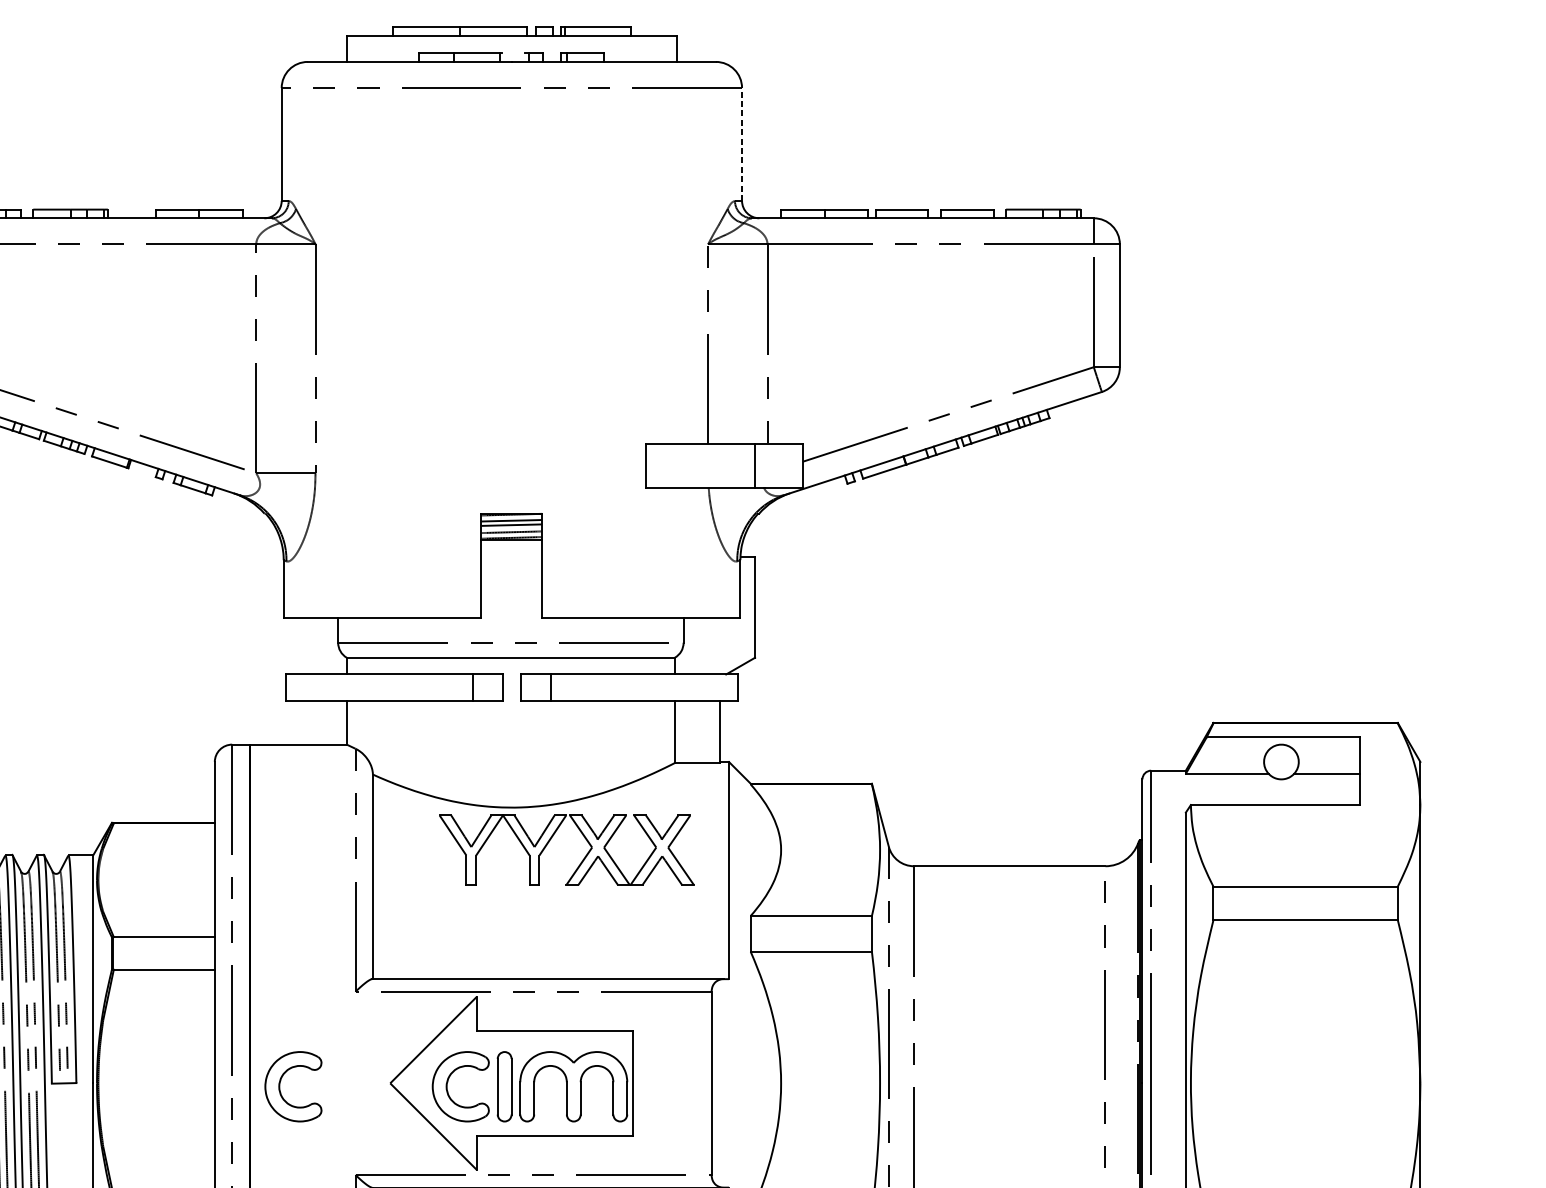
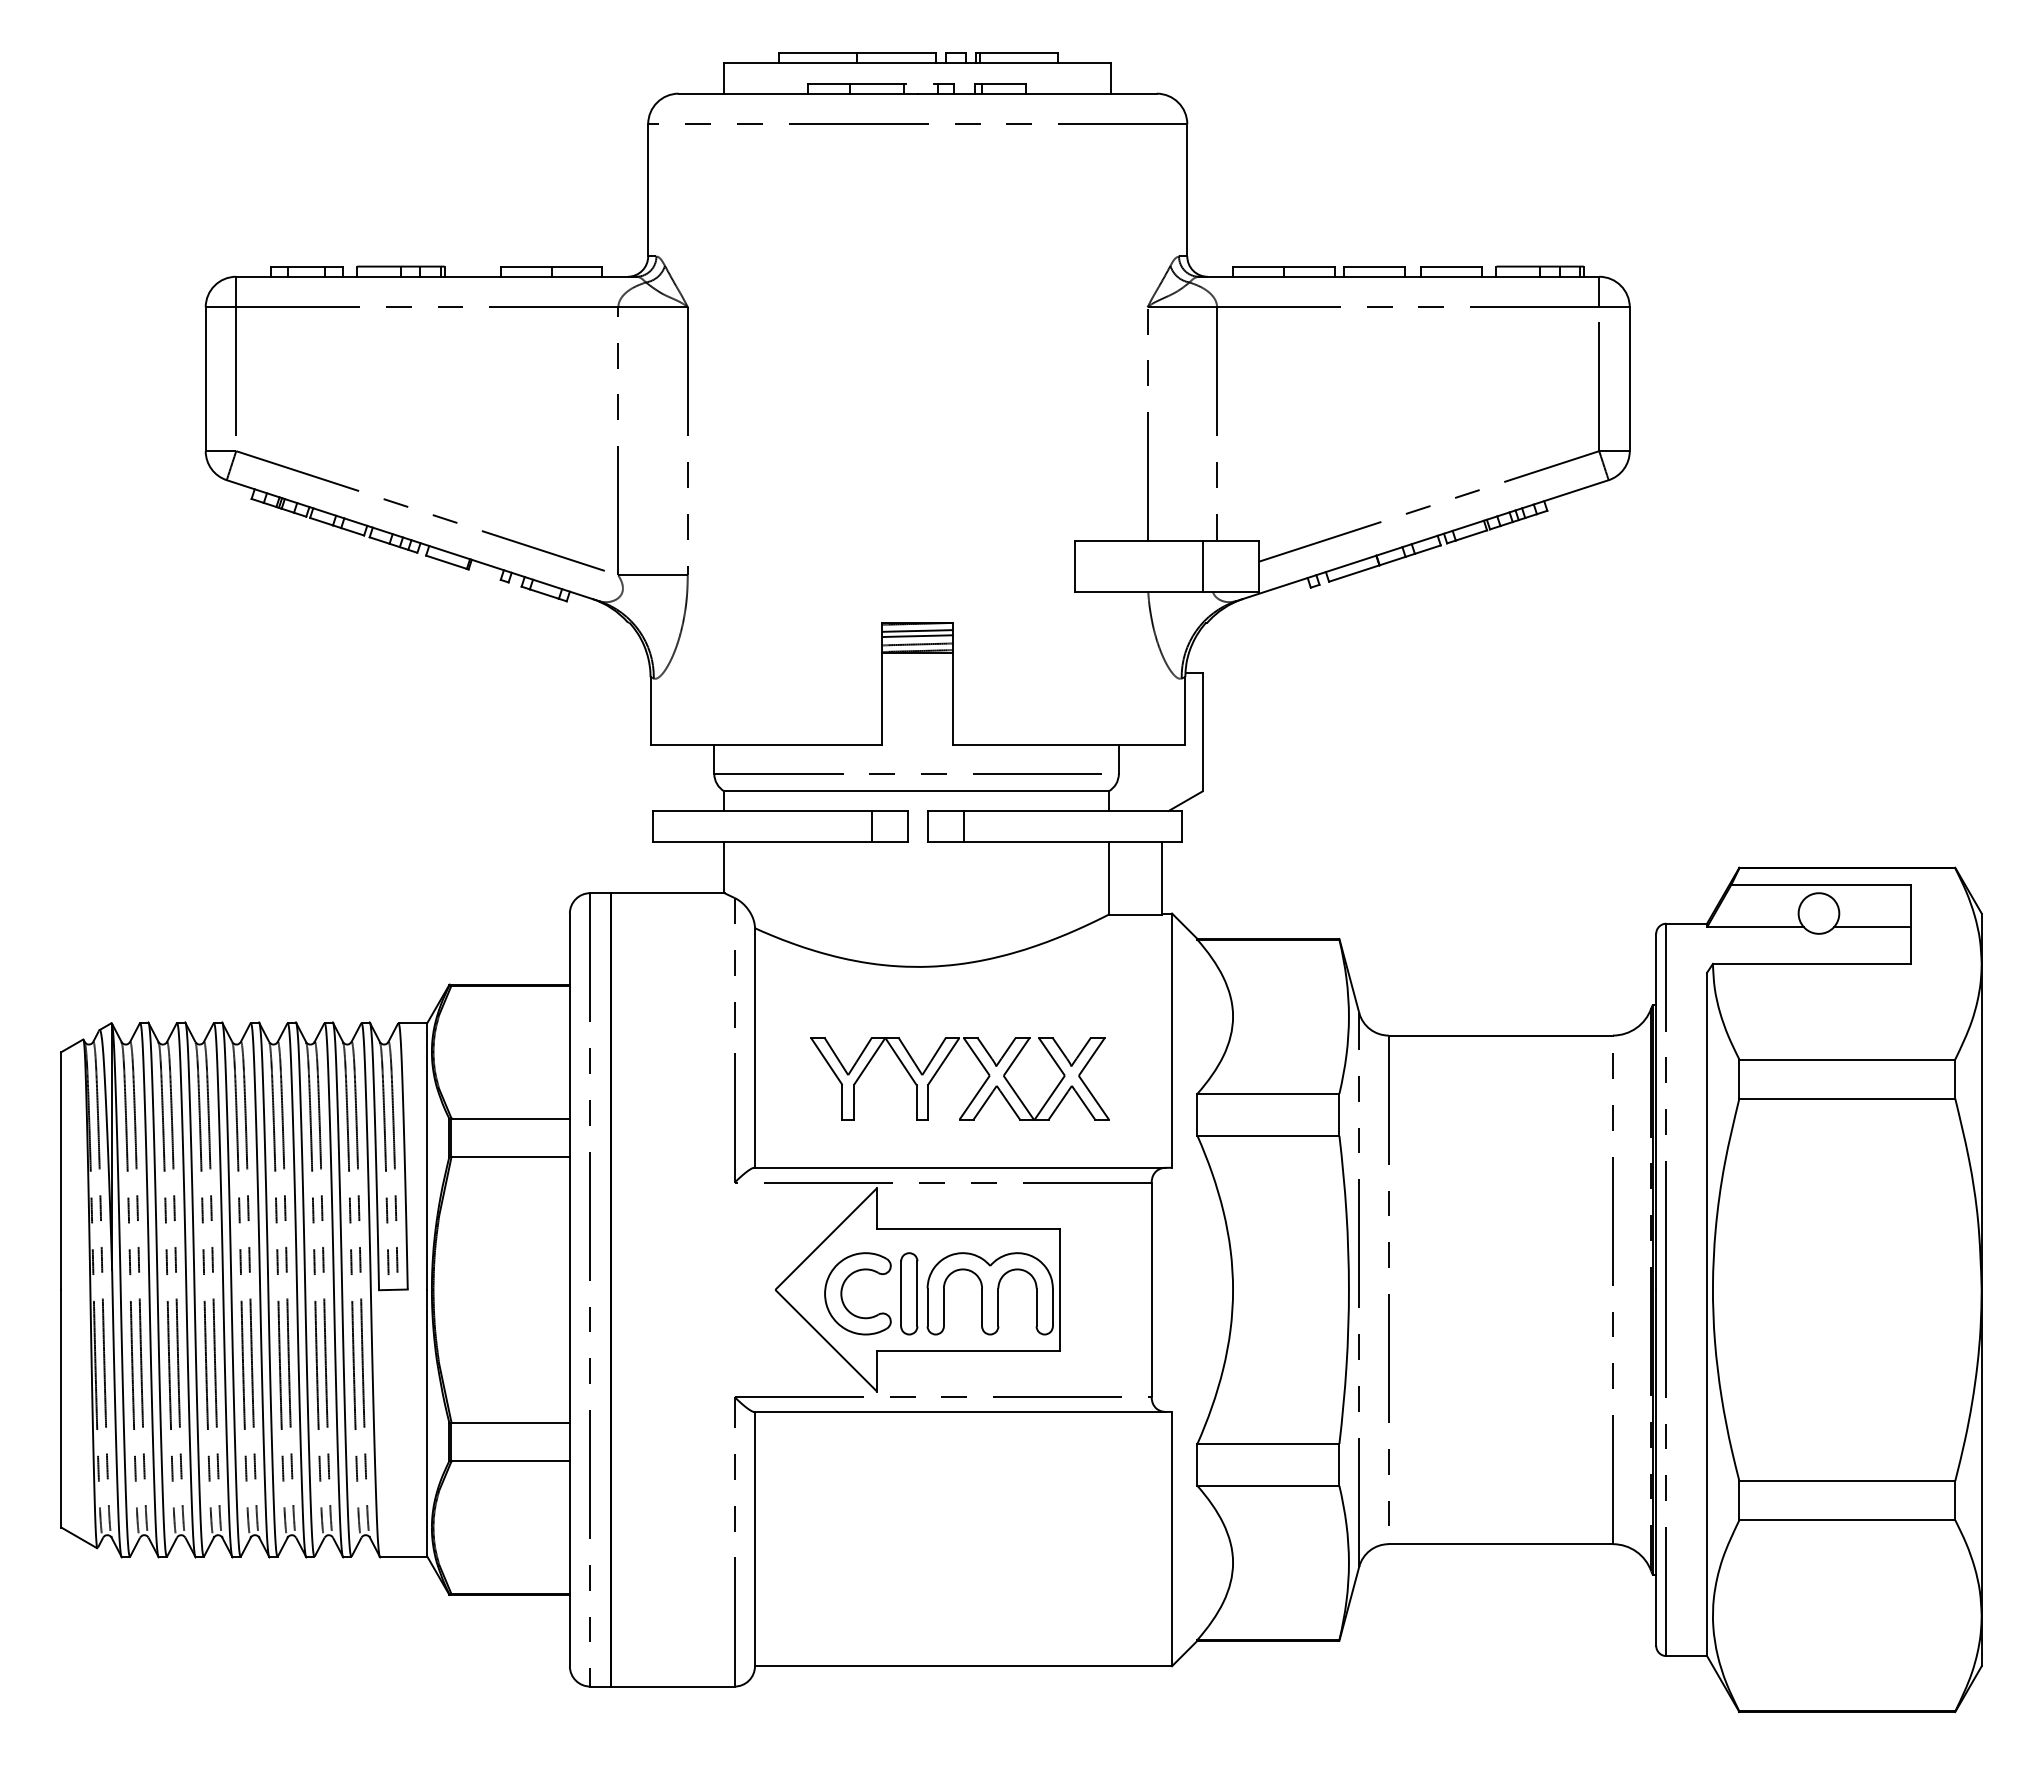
line: (742, 143) -> (1187, 189), dashed -> solid
part: (551, 838) -> (942, 1065), moved
part: (280, 1086) -> (646, 1293), removed

